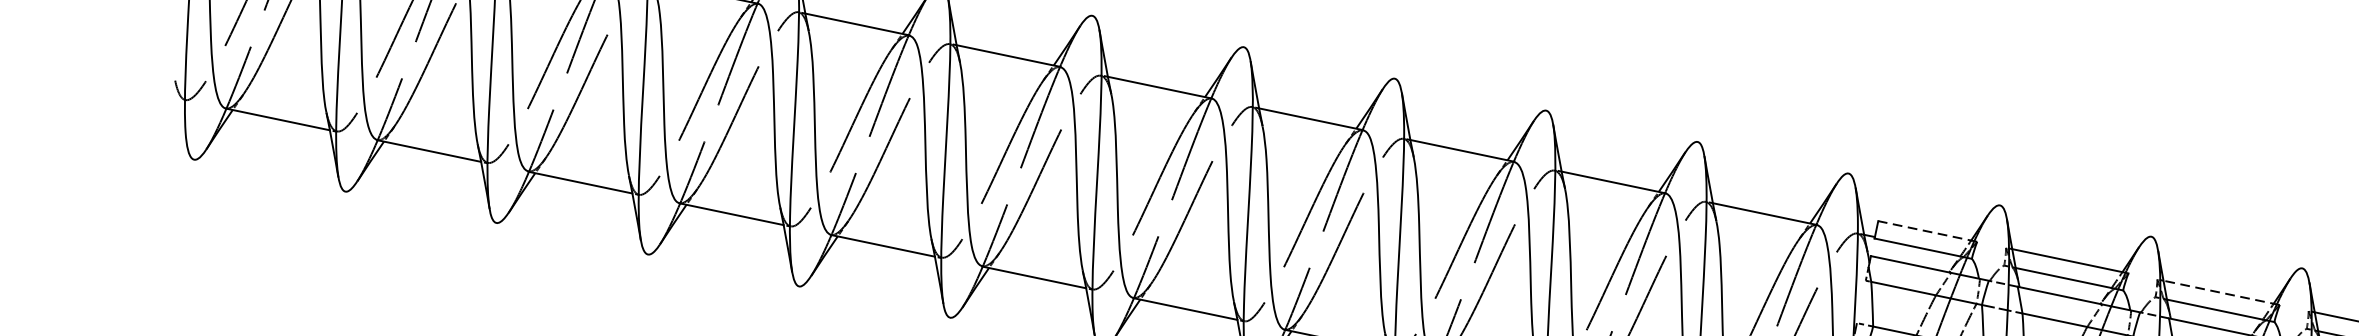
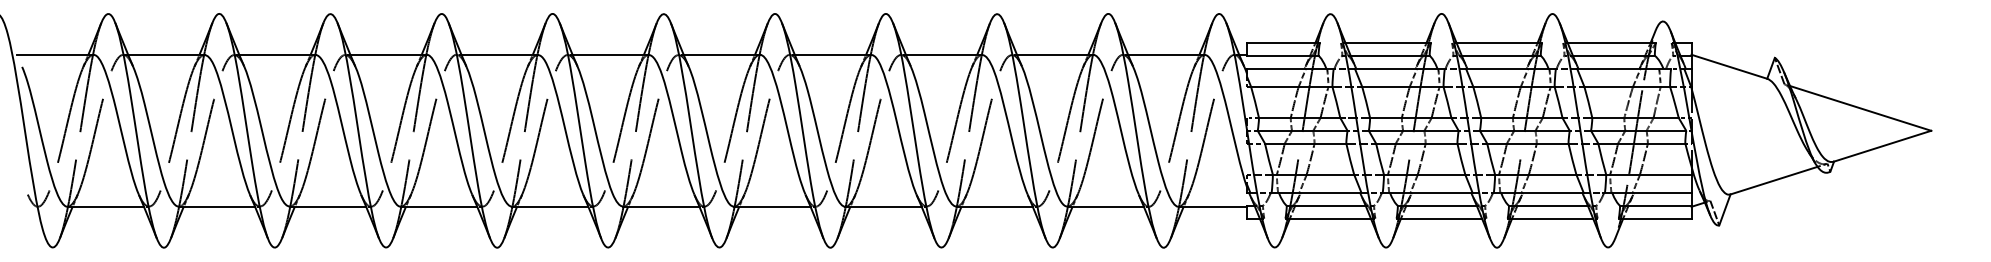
line: (1926, 231) -> (1282, 43), dashed -> solid
line: (2221, 293) -> (1499, 43), dashed -> solid

